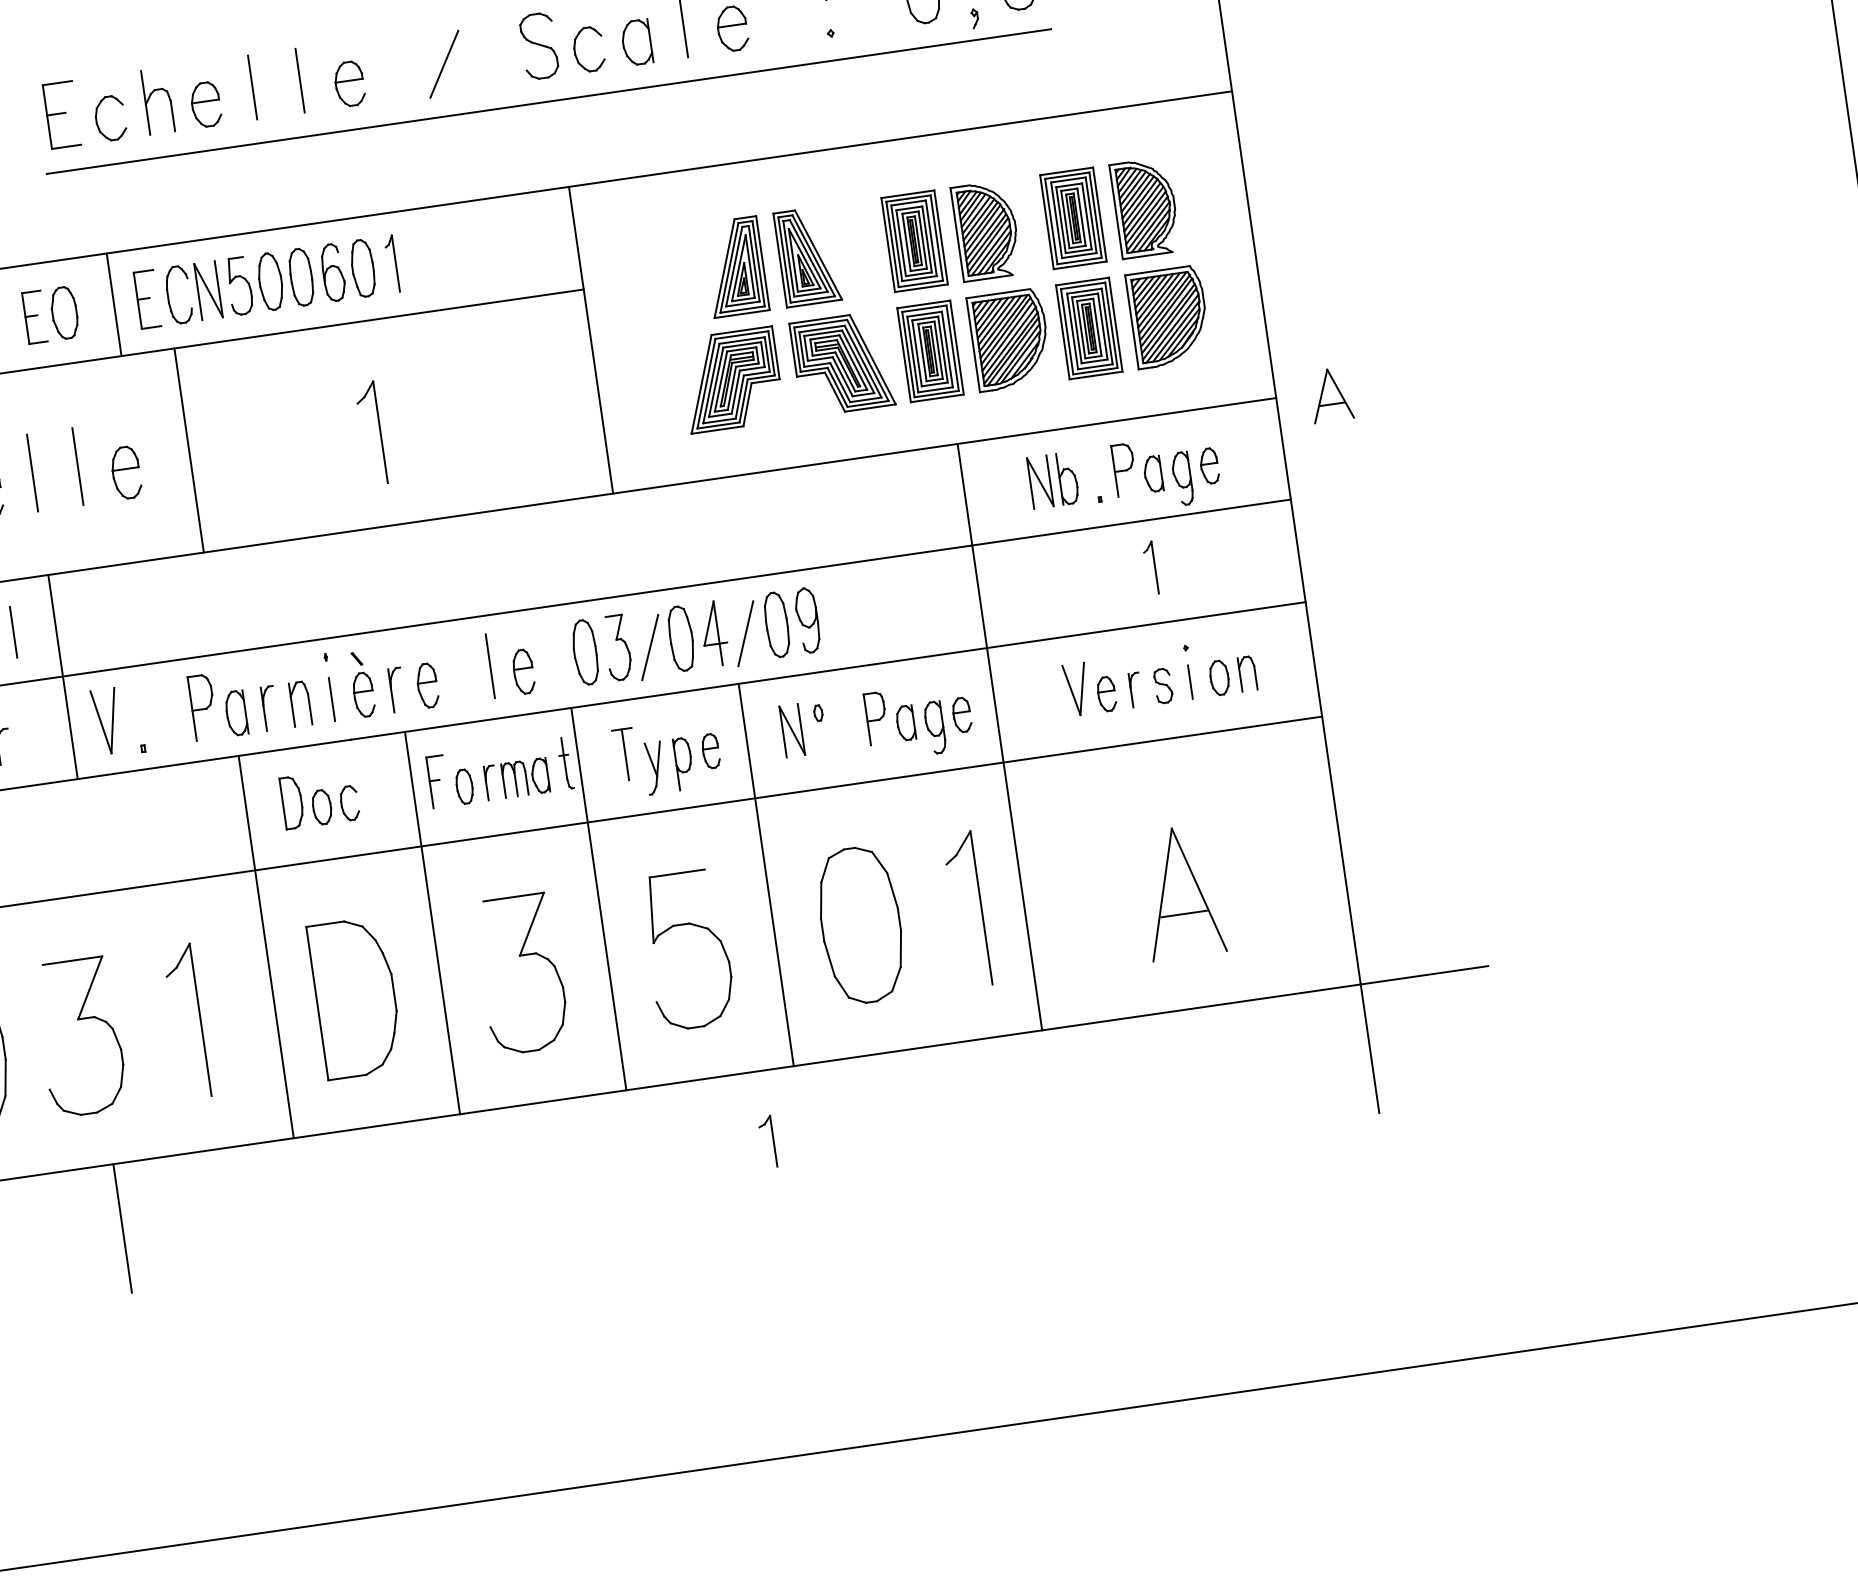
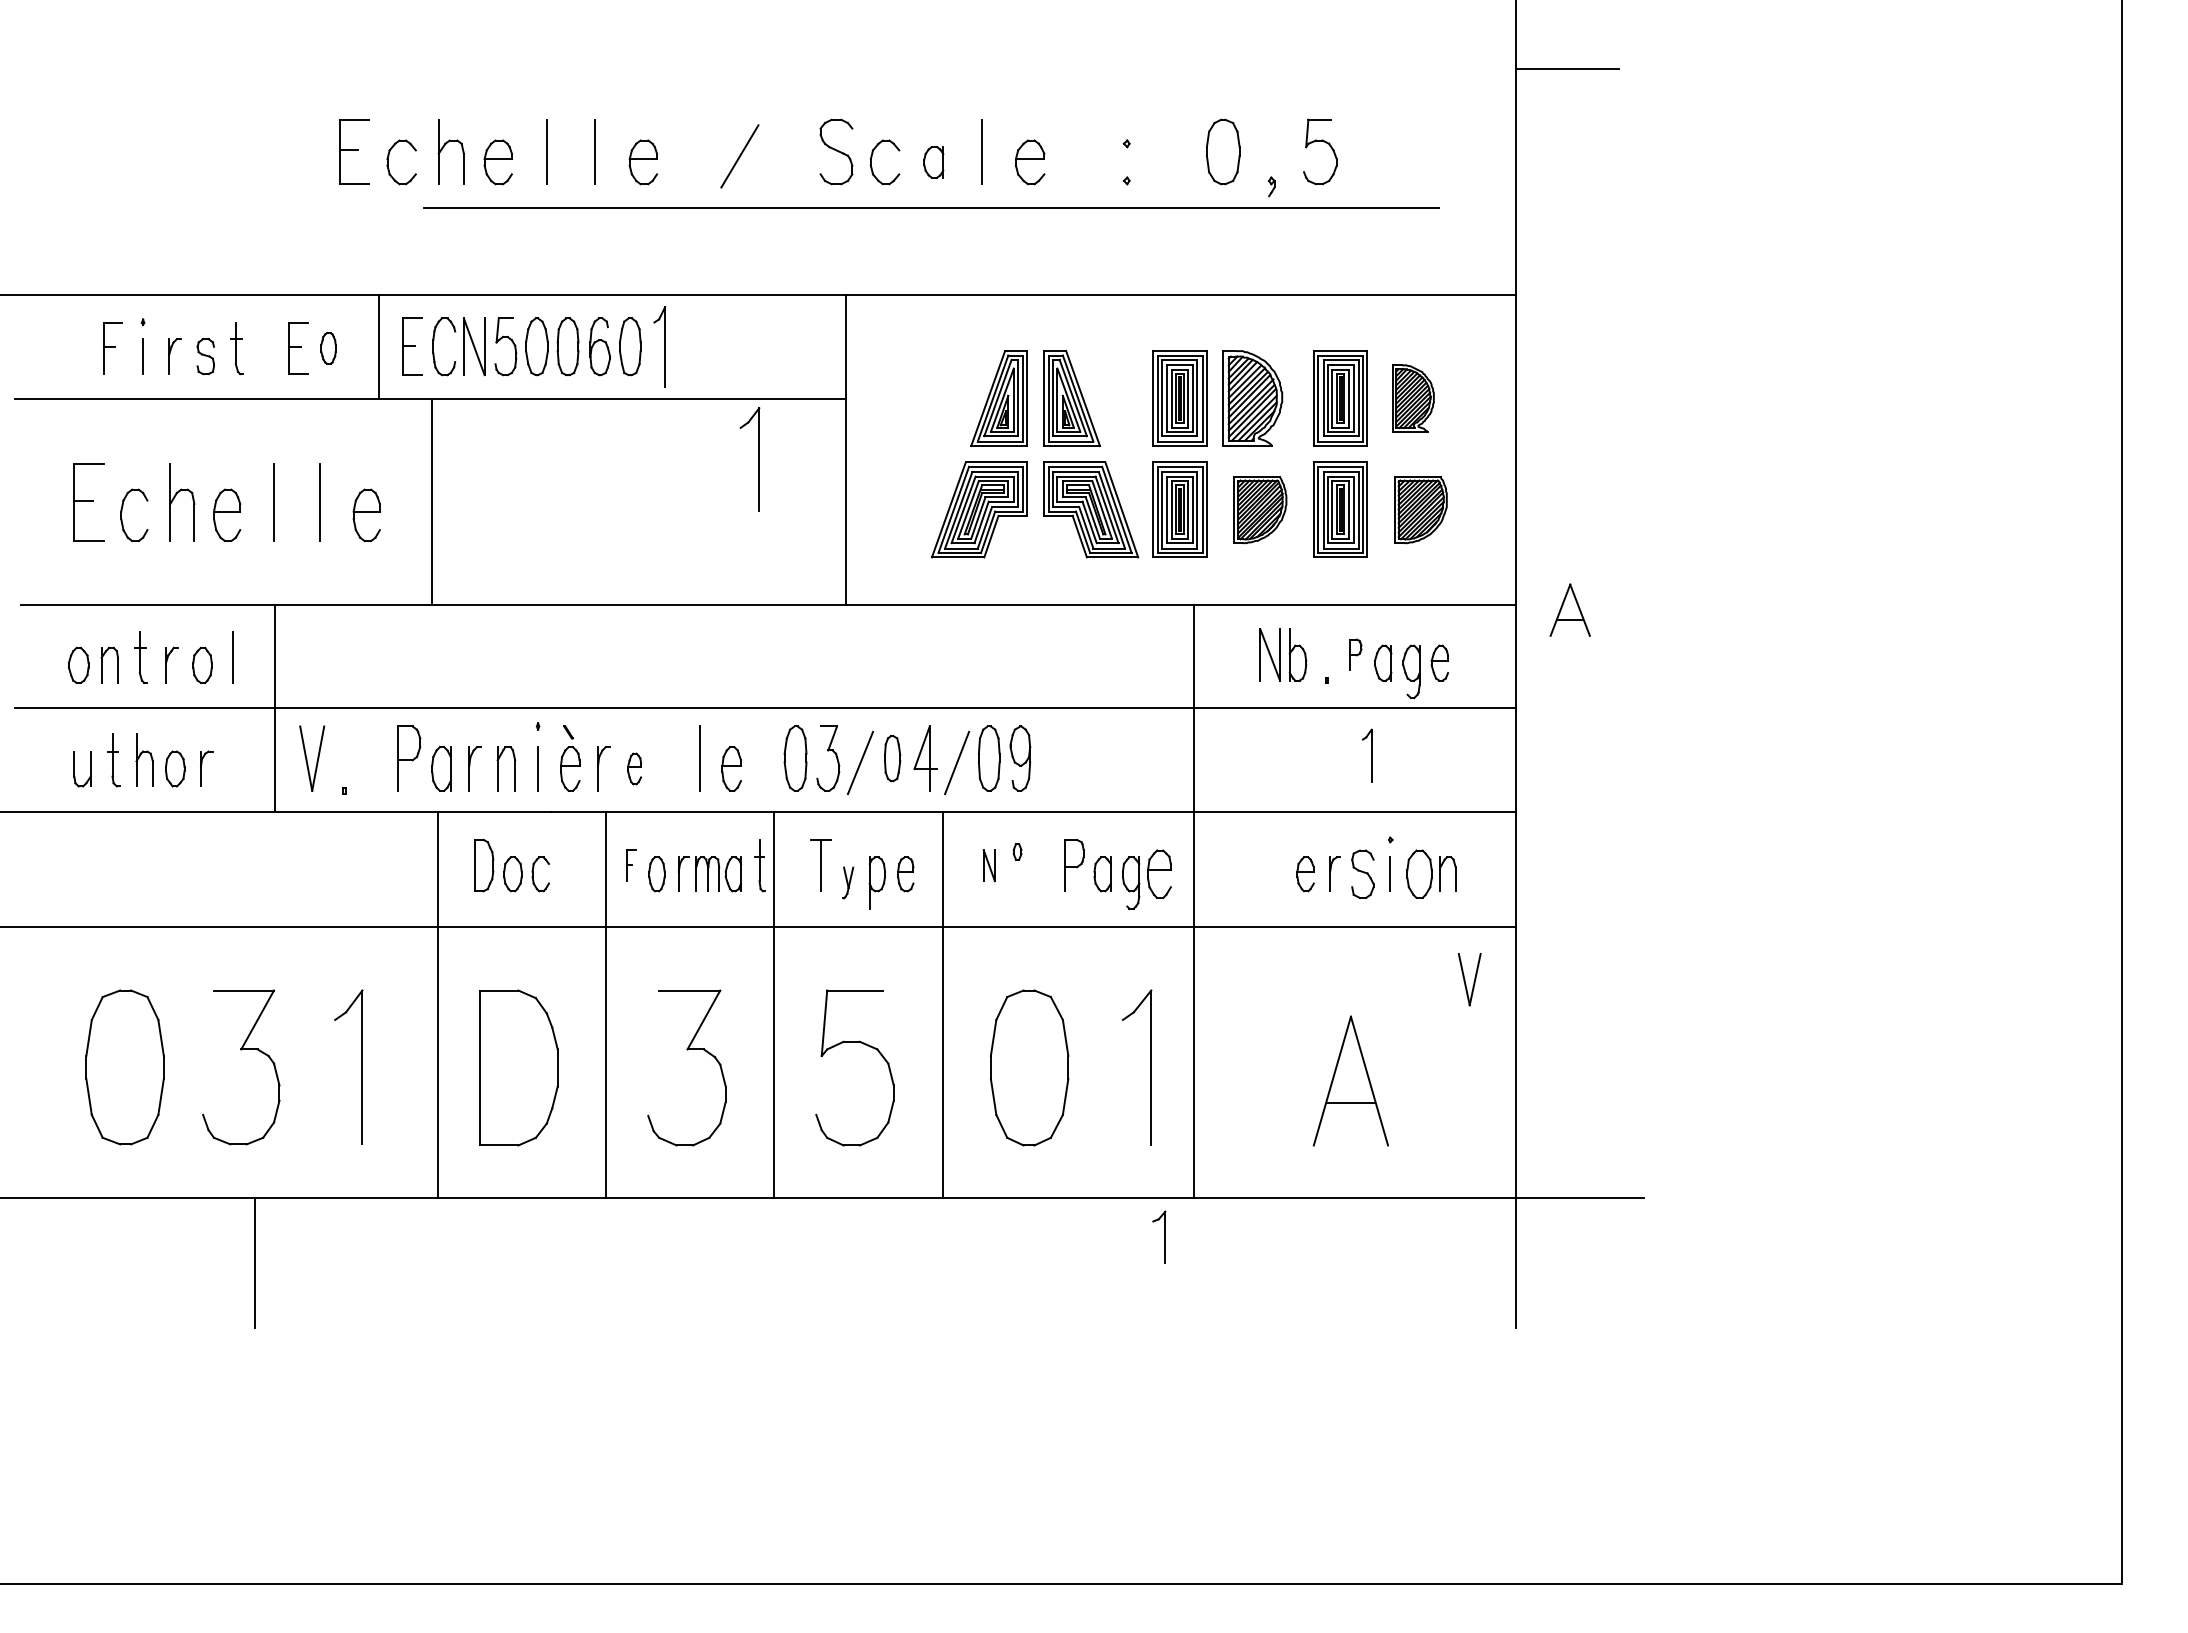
part: (636, 42) -> (933, 162), size x0.7
line: (549, 100) -> (931, 207), moved
part: (1145, 207) -> (1413, 398), size x0.7
part: (391, 263) -> (659, 346), size x1.4
part: (64, 313) -> (328, 348), size x0.6
part: (1168, 316) -> (1420, 509), size x0.7
part: (1009, 339) -> (1260, 509), size x0.7
part: (379, 432) -> (758, 459), moved
part: (1124, 469) -> (1355, 654), size x0.6
part: (681, 638) -> (892, 758), size x0.7
part: (1219, 678) -> (1419, 874), size x1.4
part: (427, 685) -> (634, 768), size x0.7
part: (1162, 686) -> (1362, 874), size x1.4
part: (1076, 689) -> (1469, 979), moved
part: (962, 715) -> (1159, 874), size x1.4
part: (792, 730) -> (989, 865), size x0.6
part: (654, 767) -> (847, 882), size x0.6
part: (438, 781) -> (631, 865), size x0.6
part: (767, 1141) -> (1159, 1236), moved

